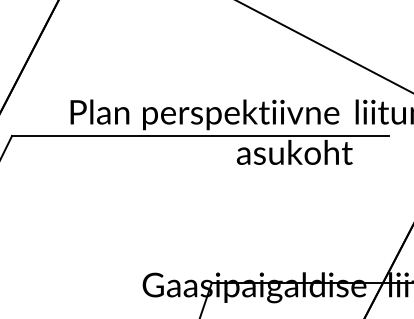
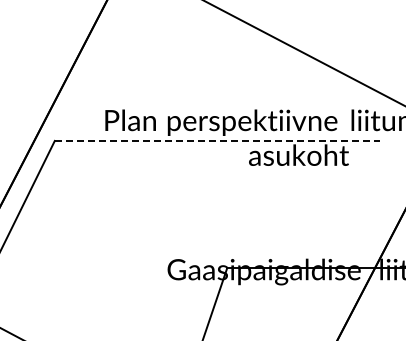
line: (200, 135) -> (217, 140), solid -> dashed

